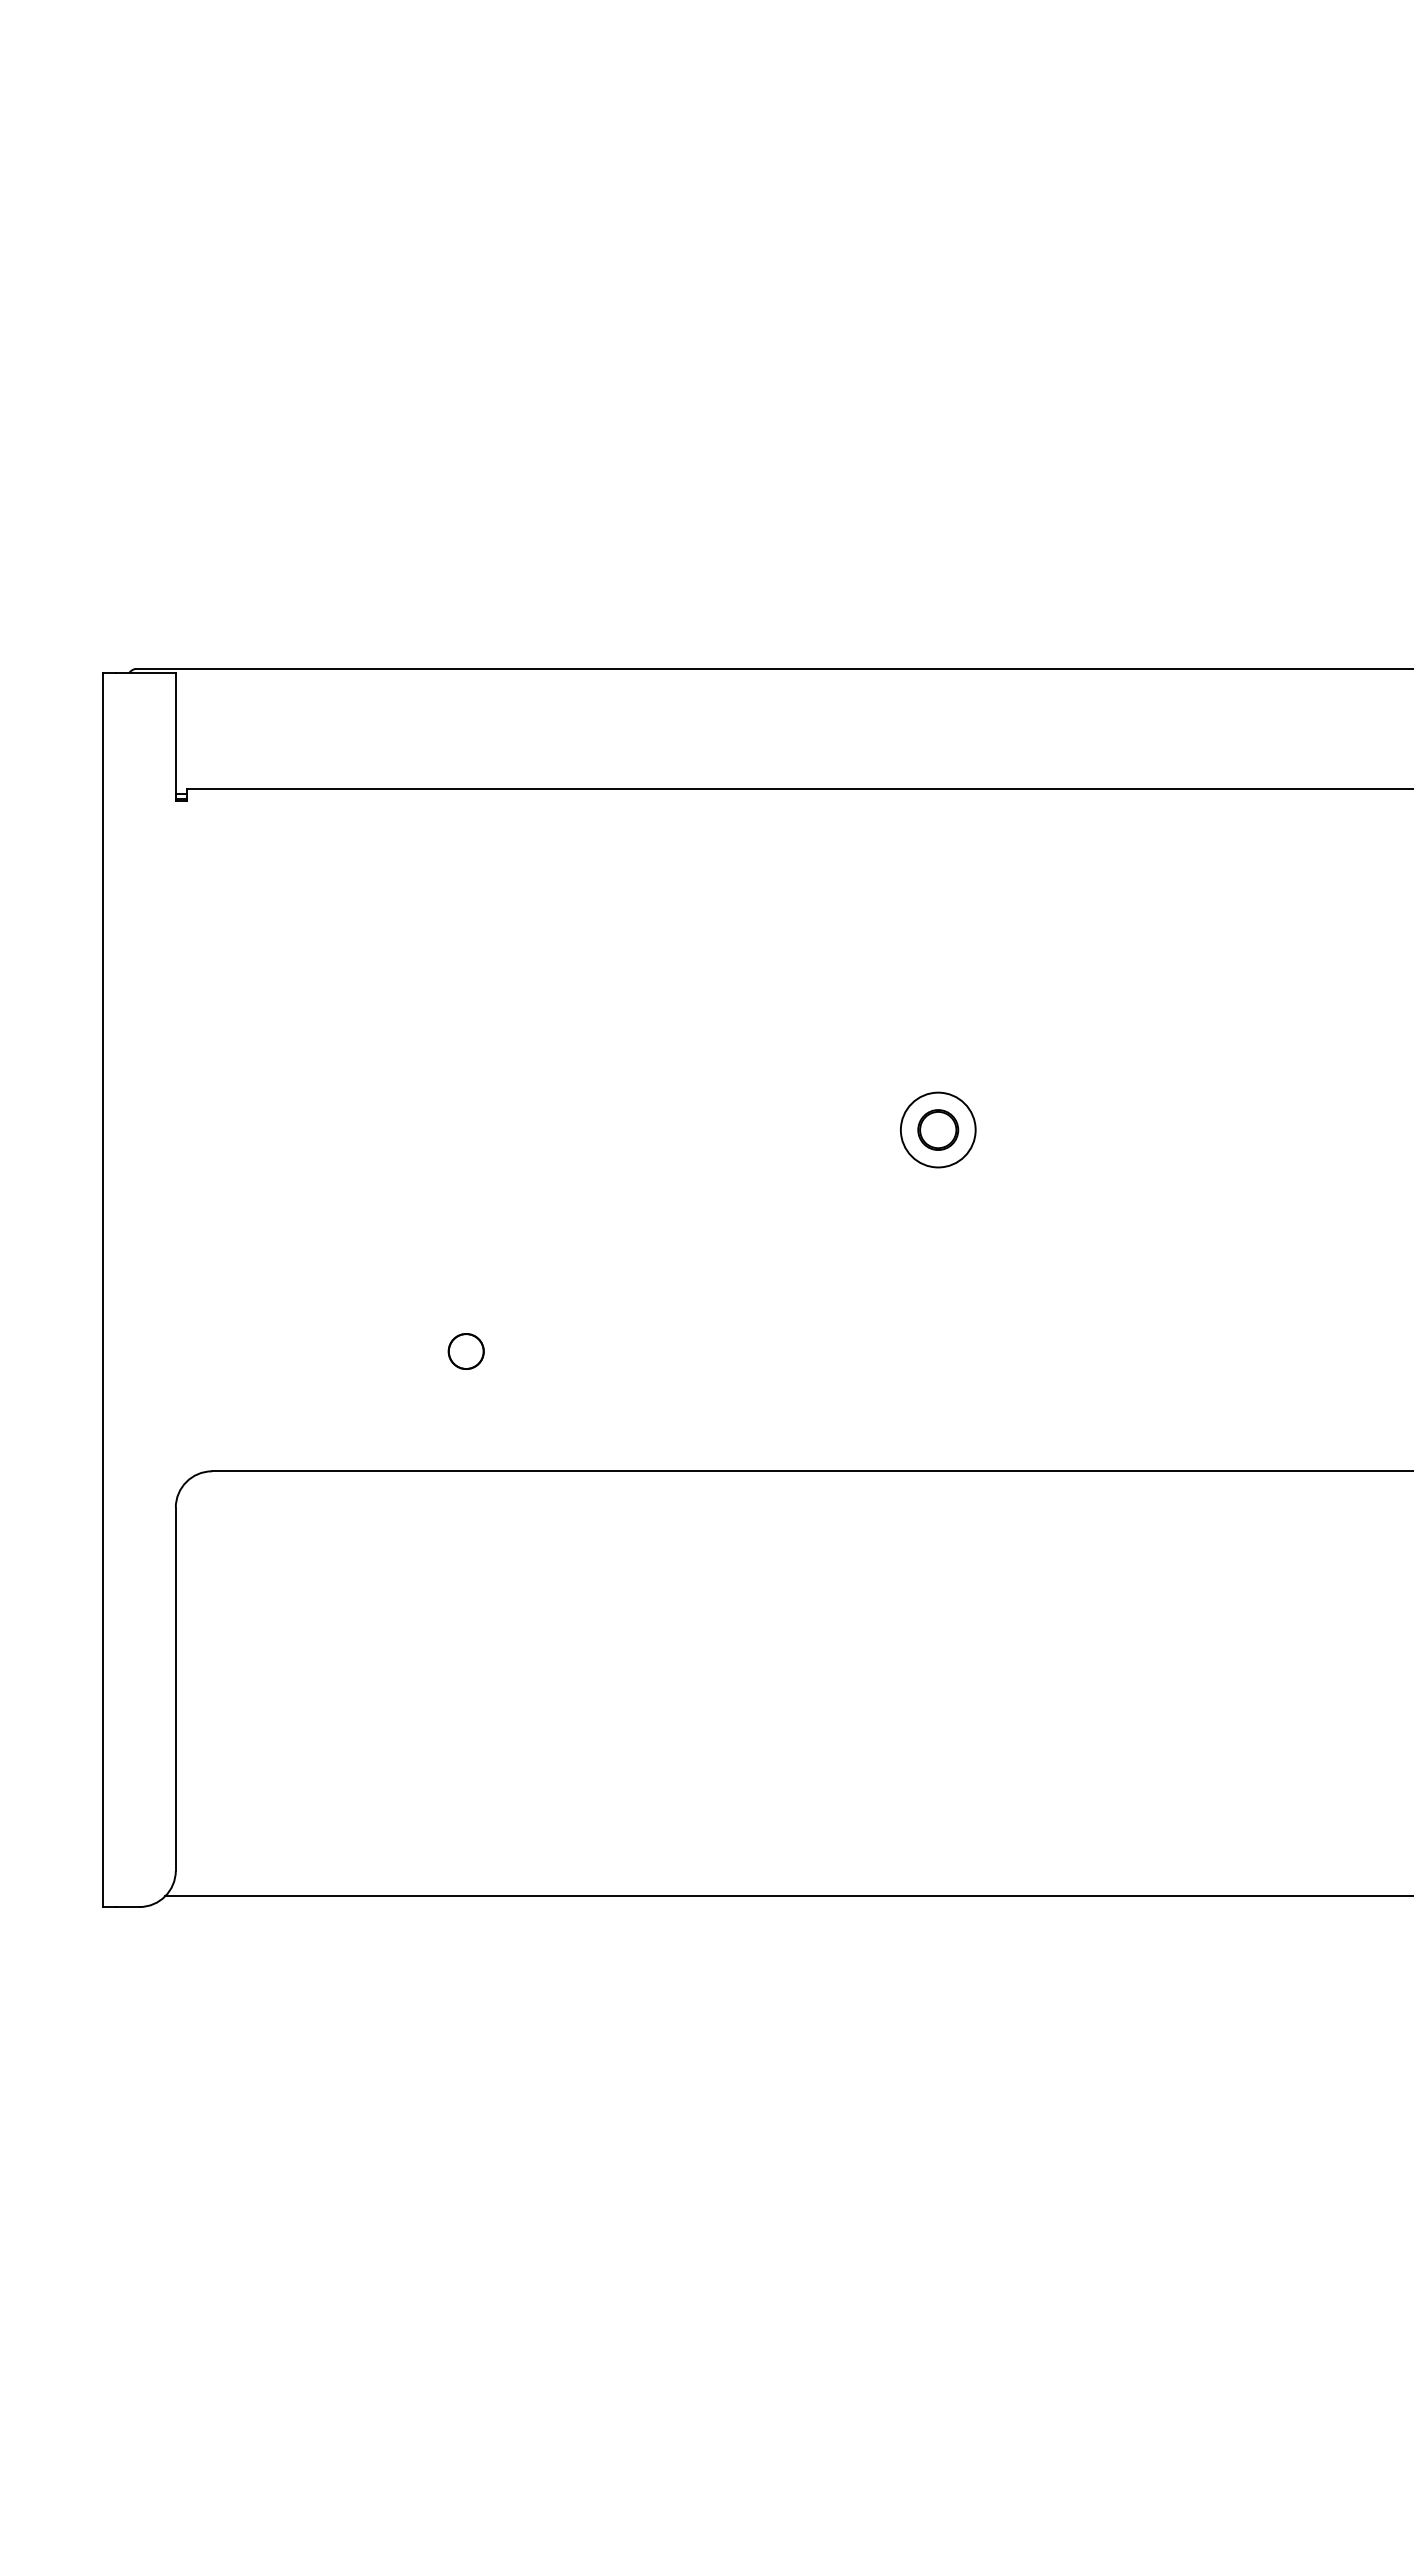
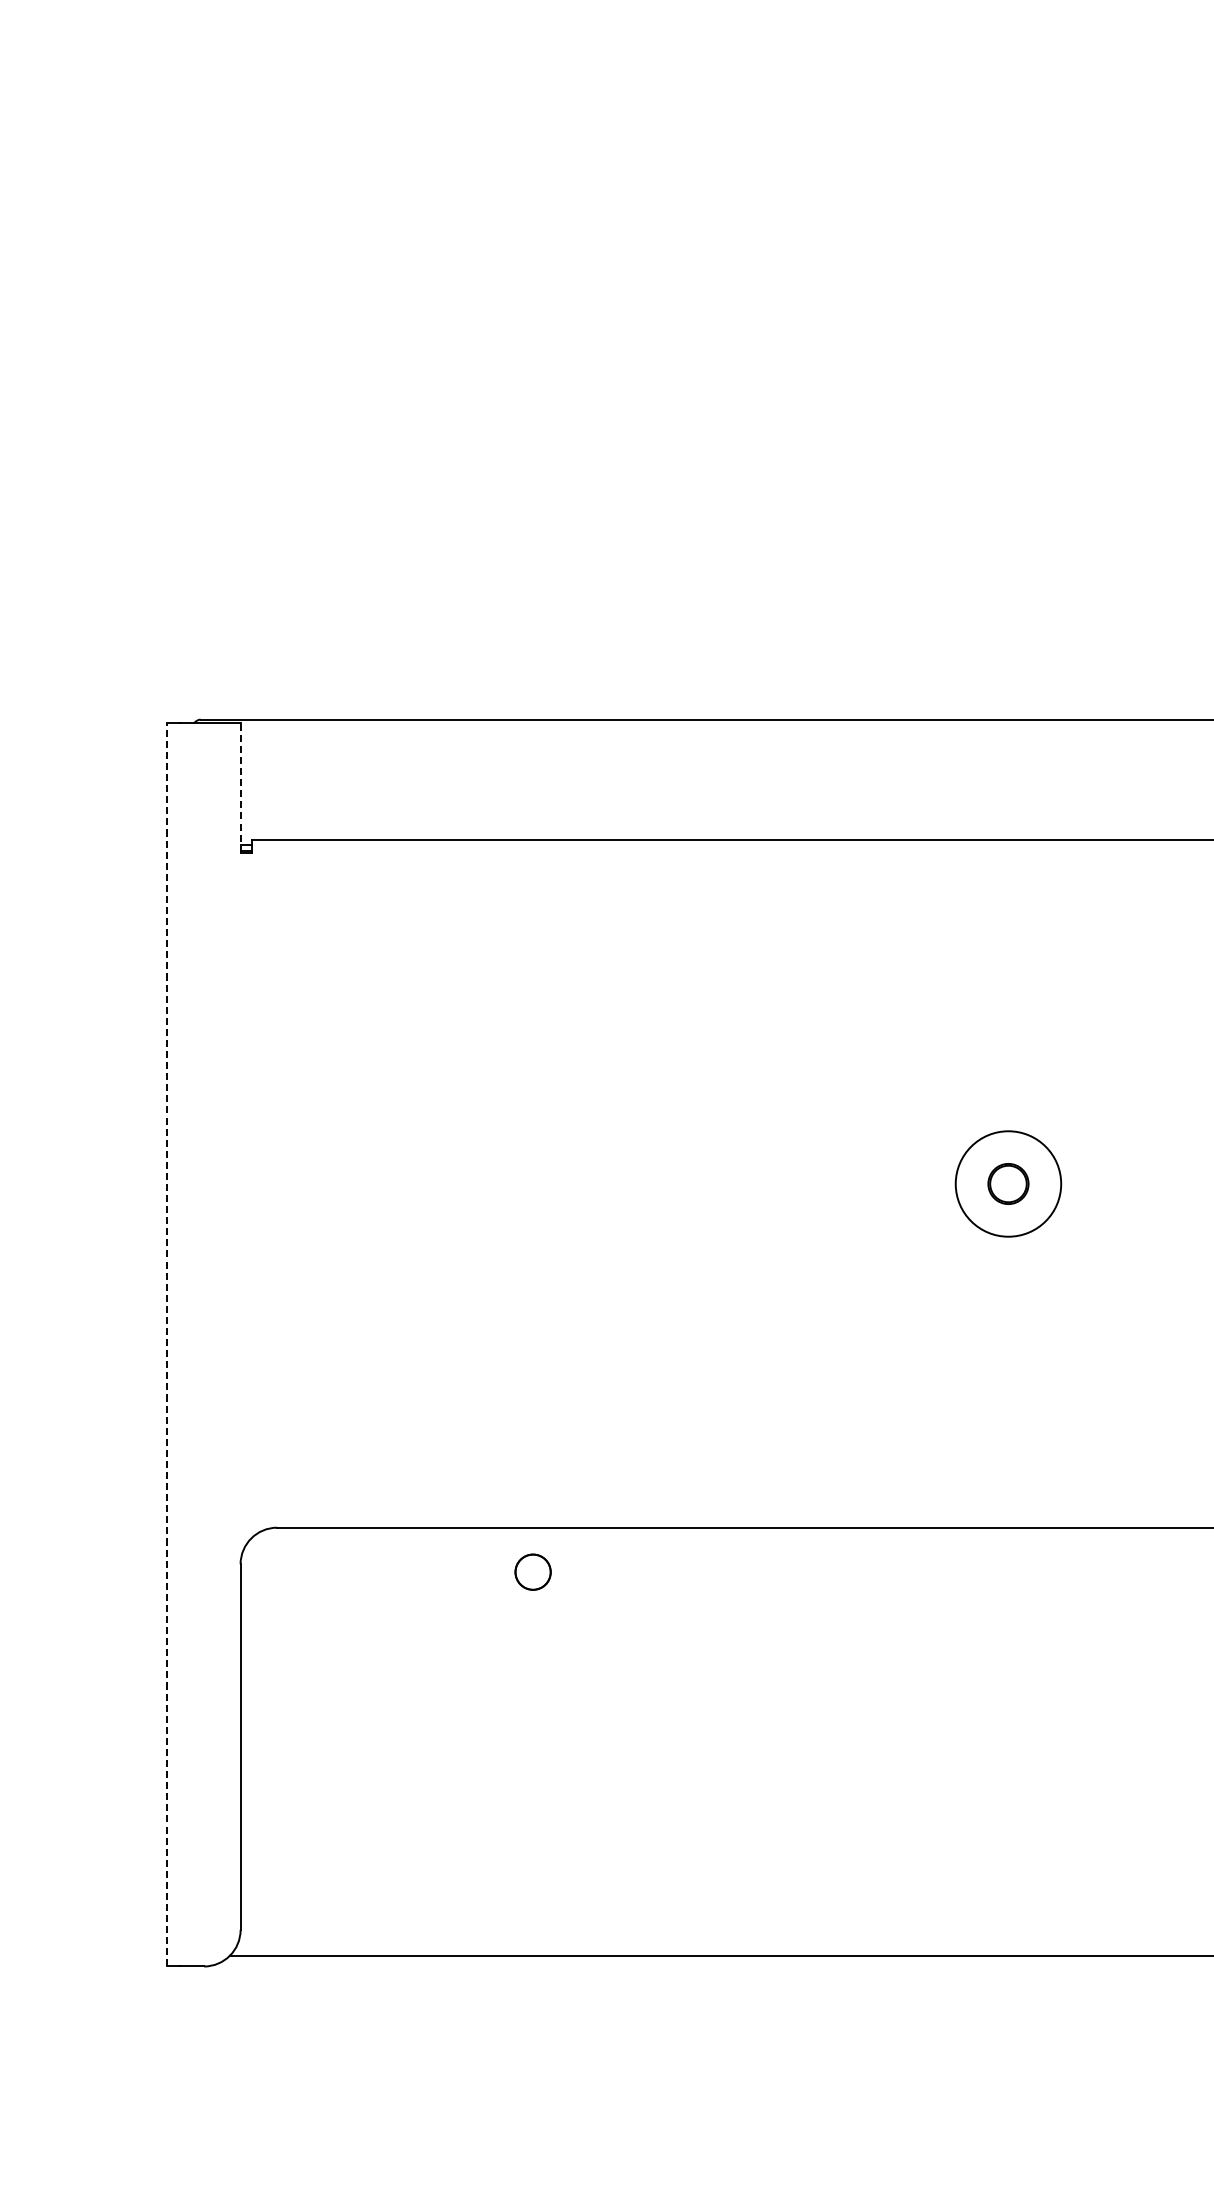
line: (175, 736) -> (240, 787), solid -> dashed
circle: (937, 1129) -> (1007, 1183), size x1.4
line: (103, 1289) -> (167, 1344), solid -> dashed
circle: (465, 1351) -> (532, 1572), moved

